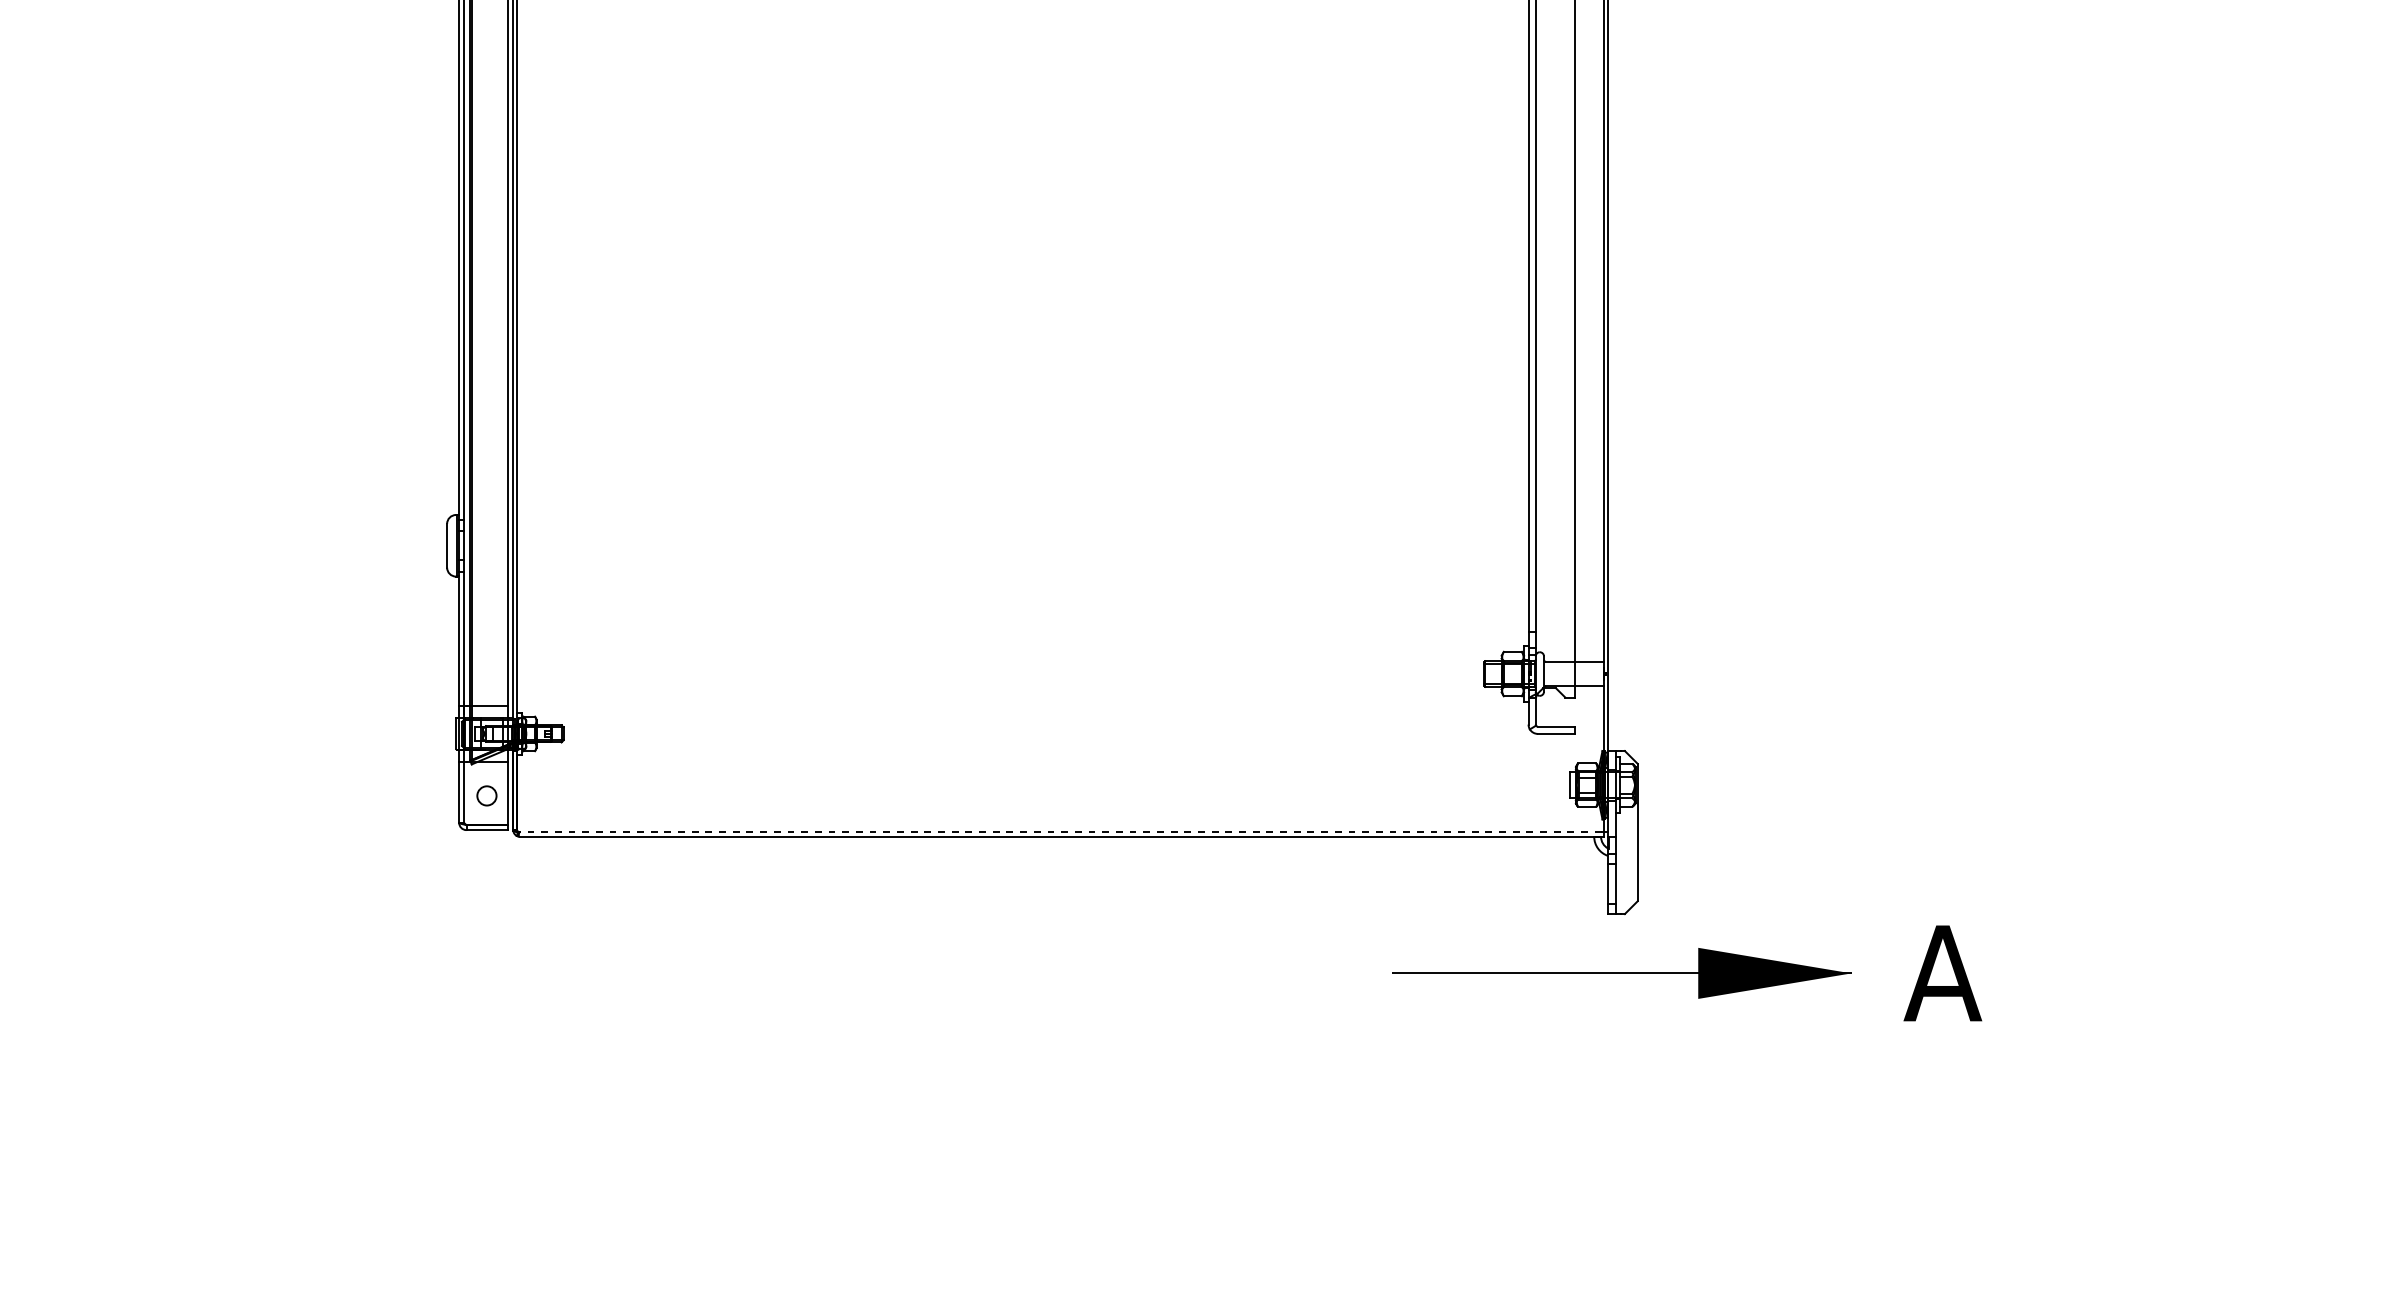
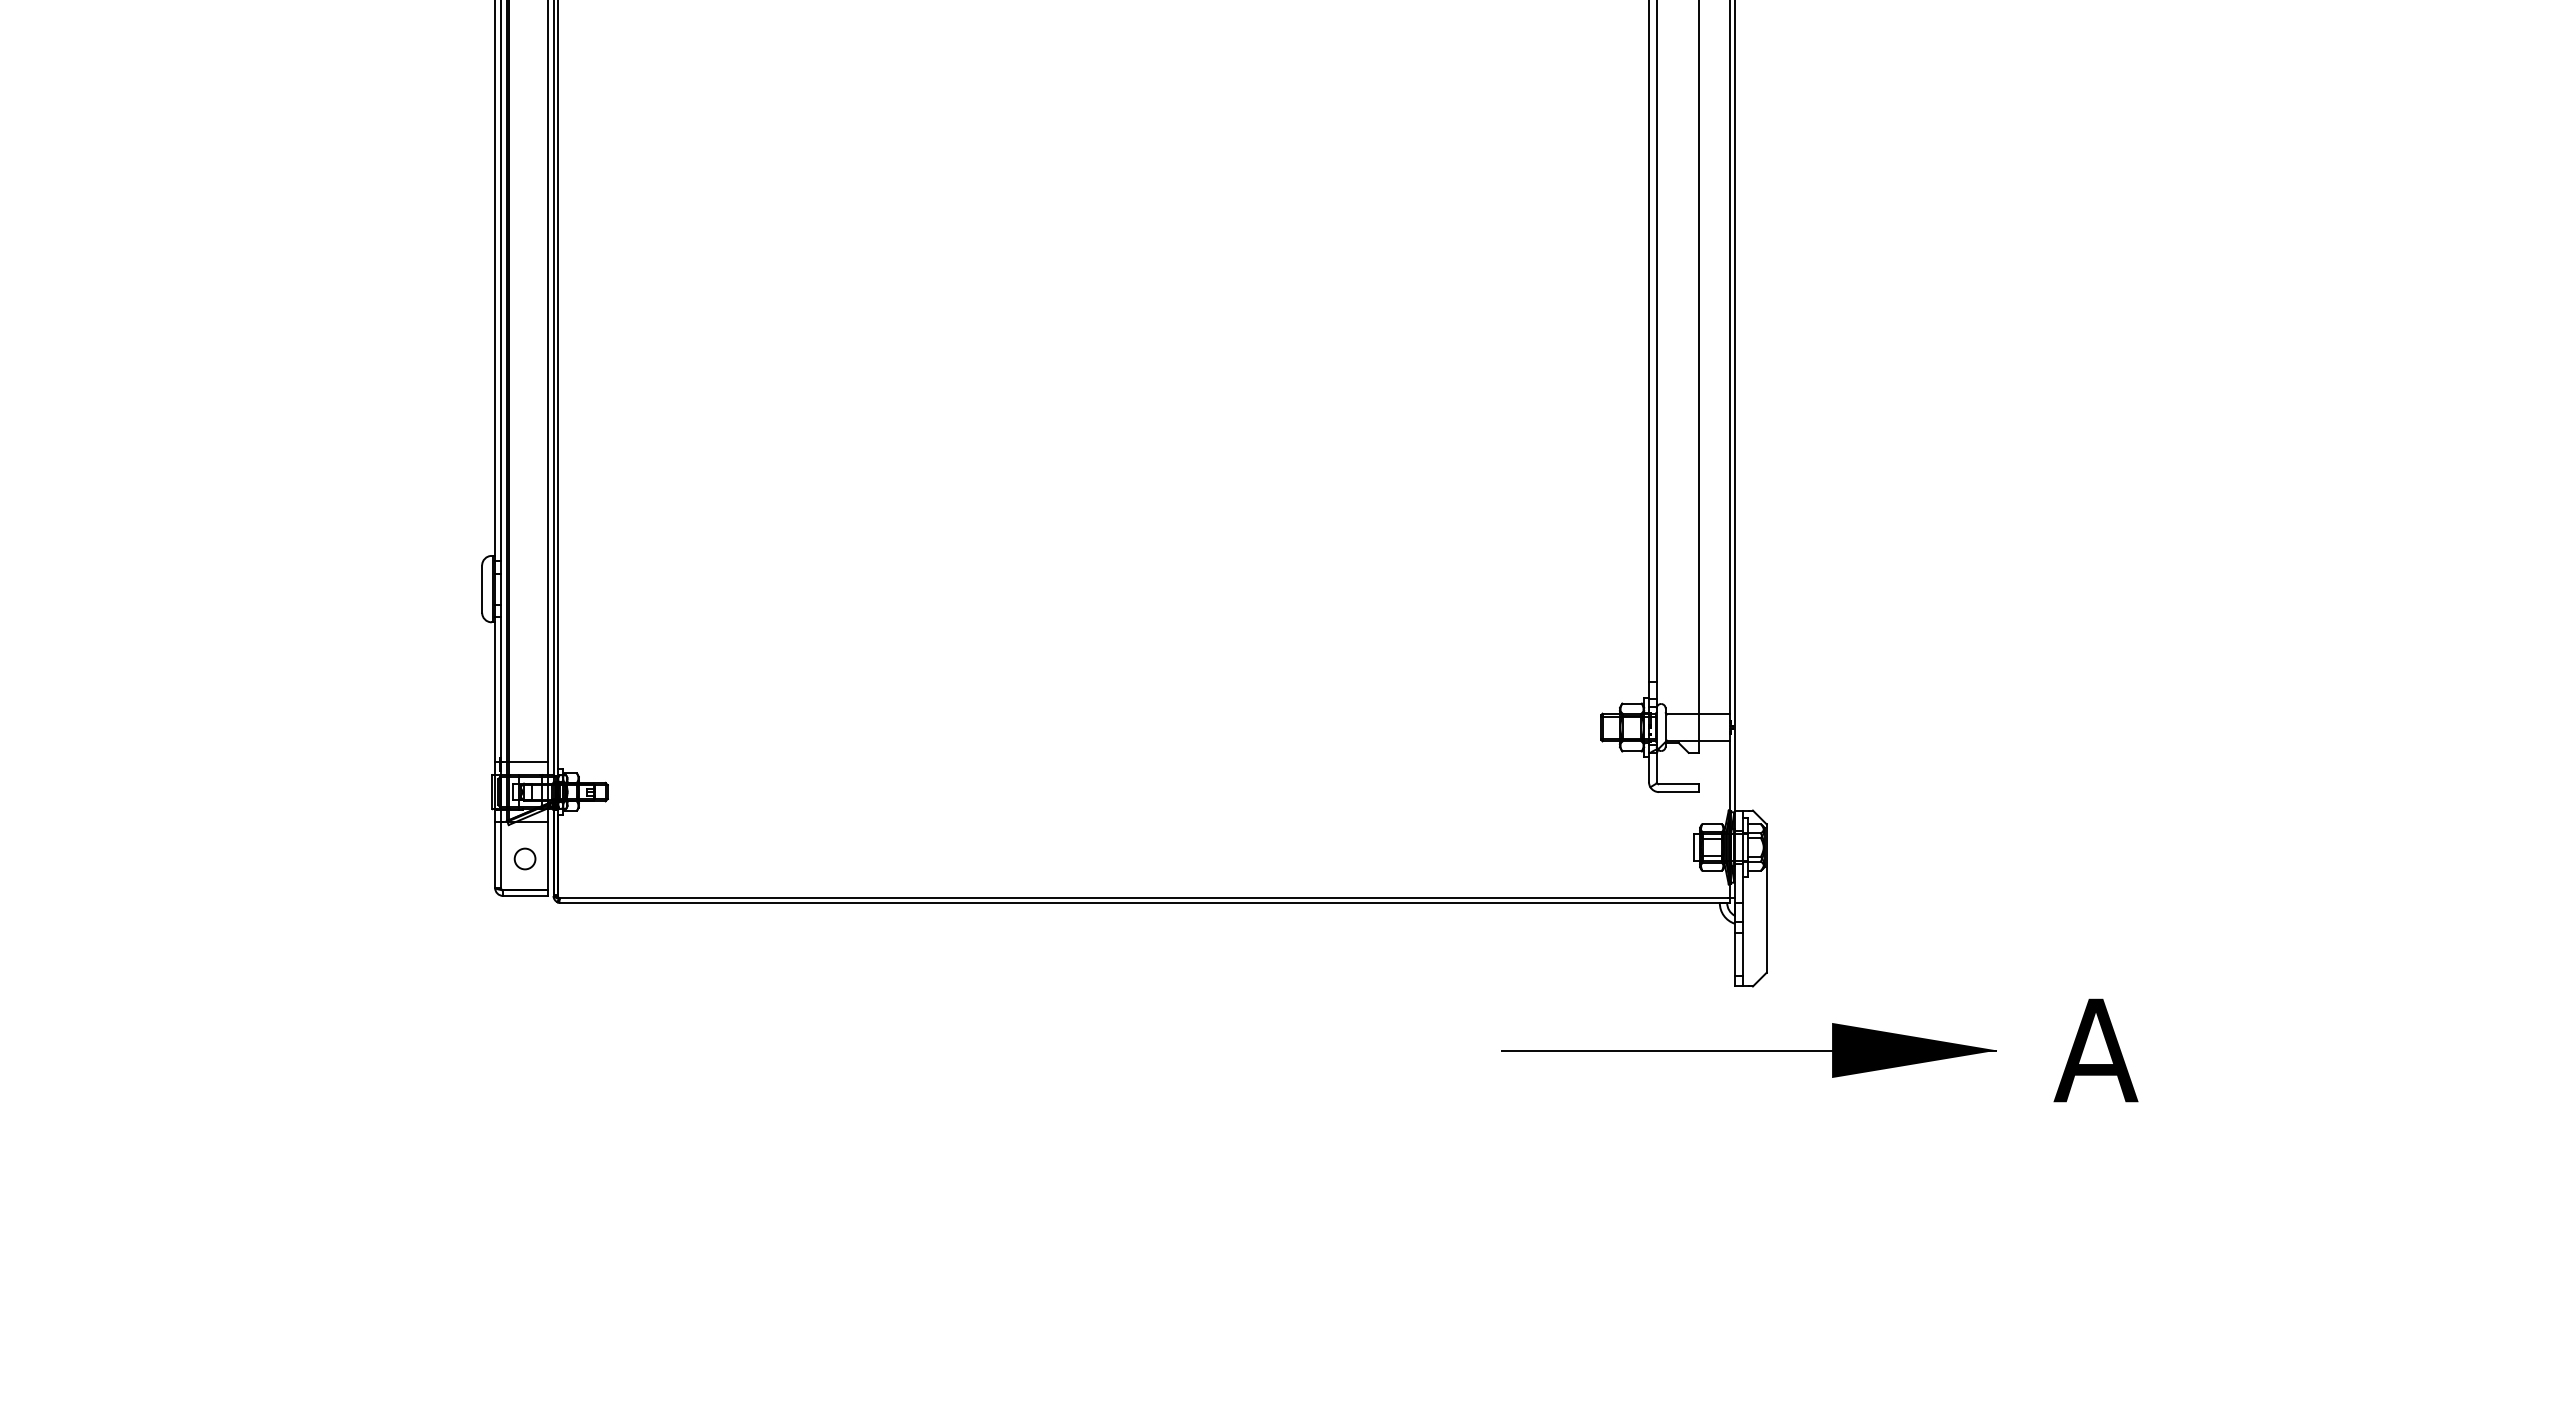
line: (1061, 832) -> (1144, 898), dashed -> solid

